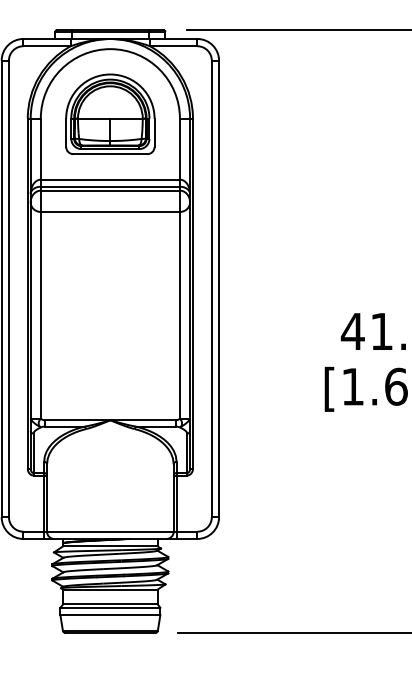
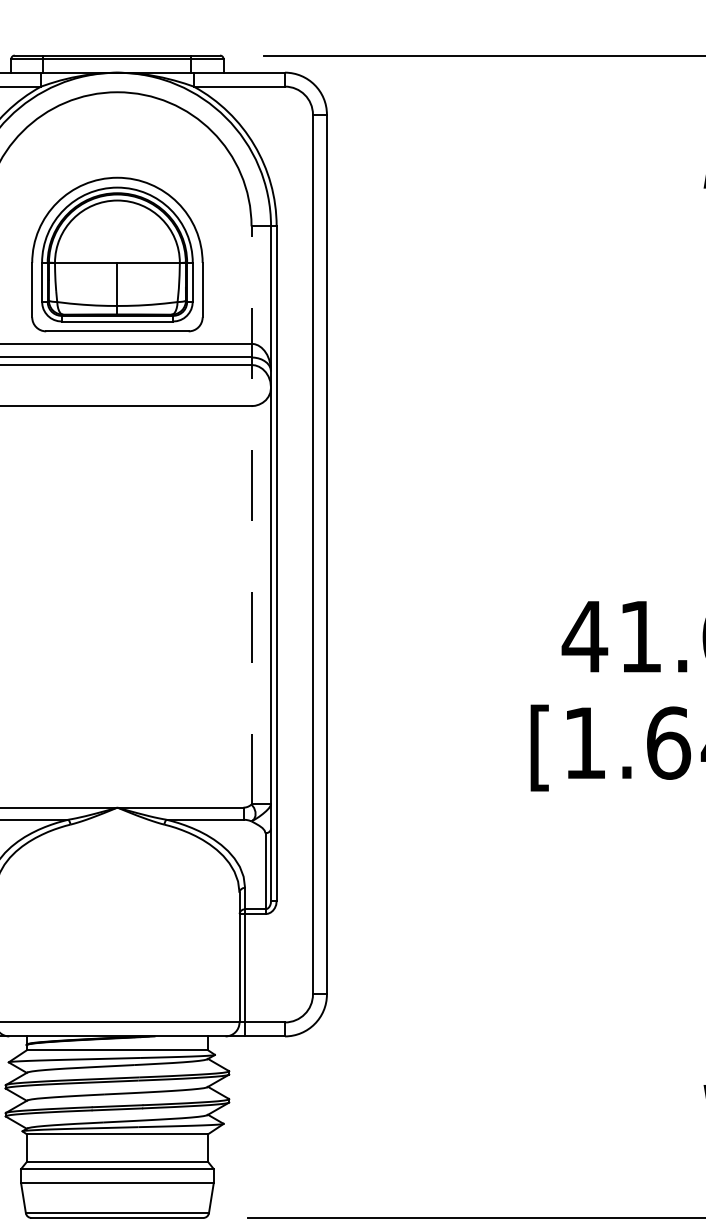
part: (110, 113) -> (117, 252), moved
line: (179, 268) -> (250, 515), solid -> dashed

